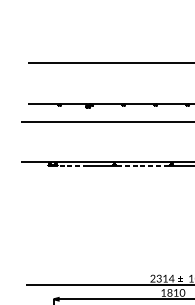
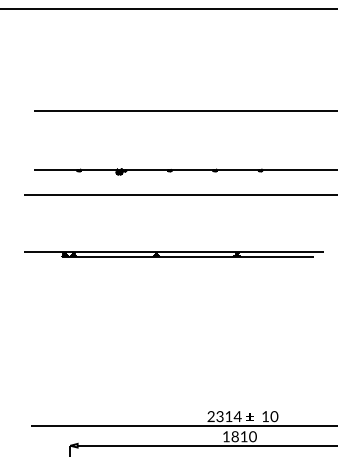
line: (72, 165) -> (97, 256), dashed -> solid
line: (142, 165) -> (196, 256), dashed -> solid

